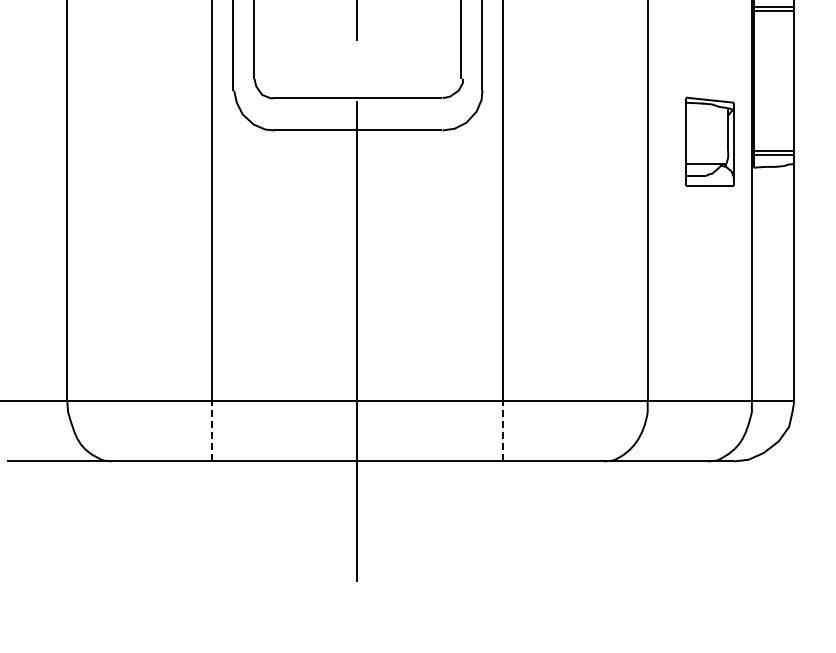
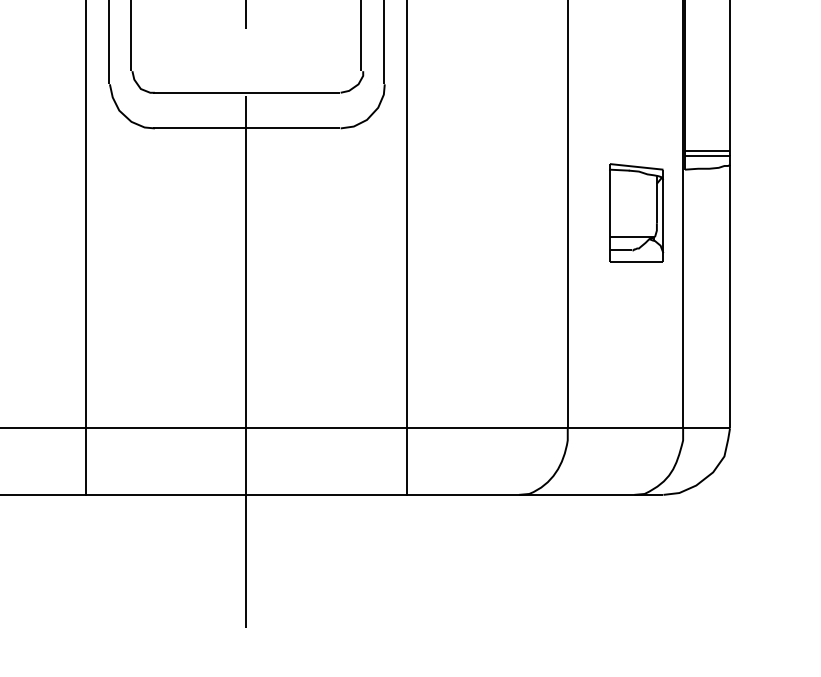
part: (709, 141) -> (636, 212), moved
line: (212, 430) -> (85, 460), dashed -> solid
line: (502, 430) -> (406, 460), dashed -> solid

